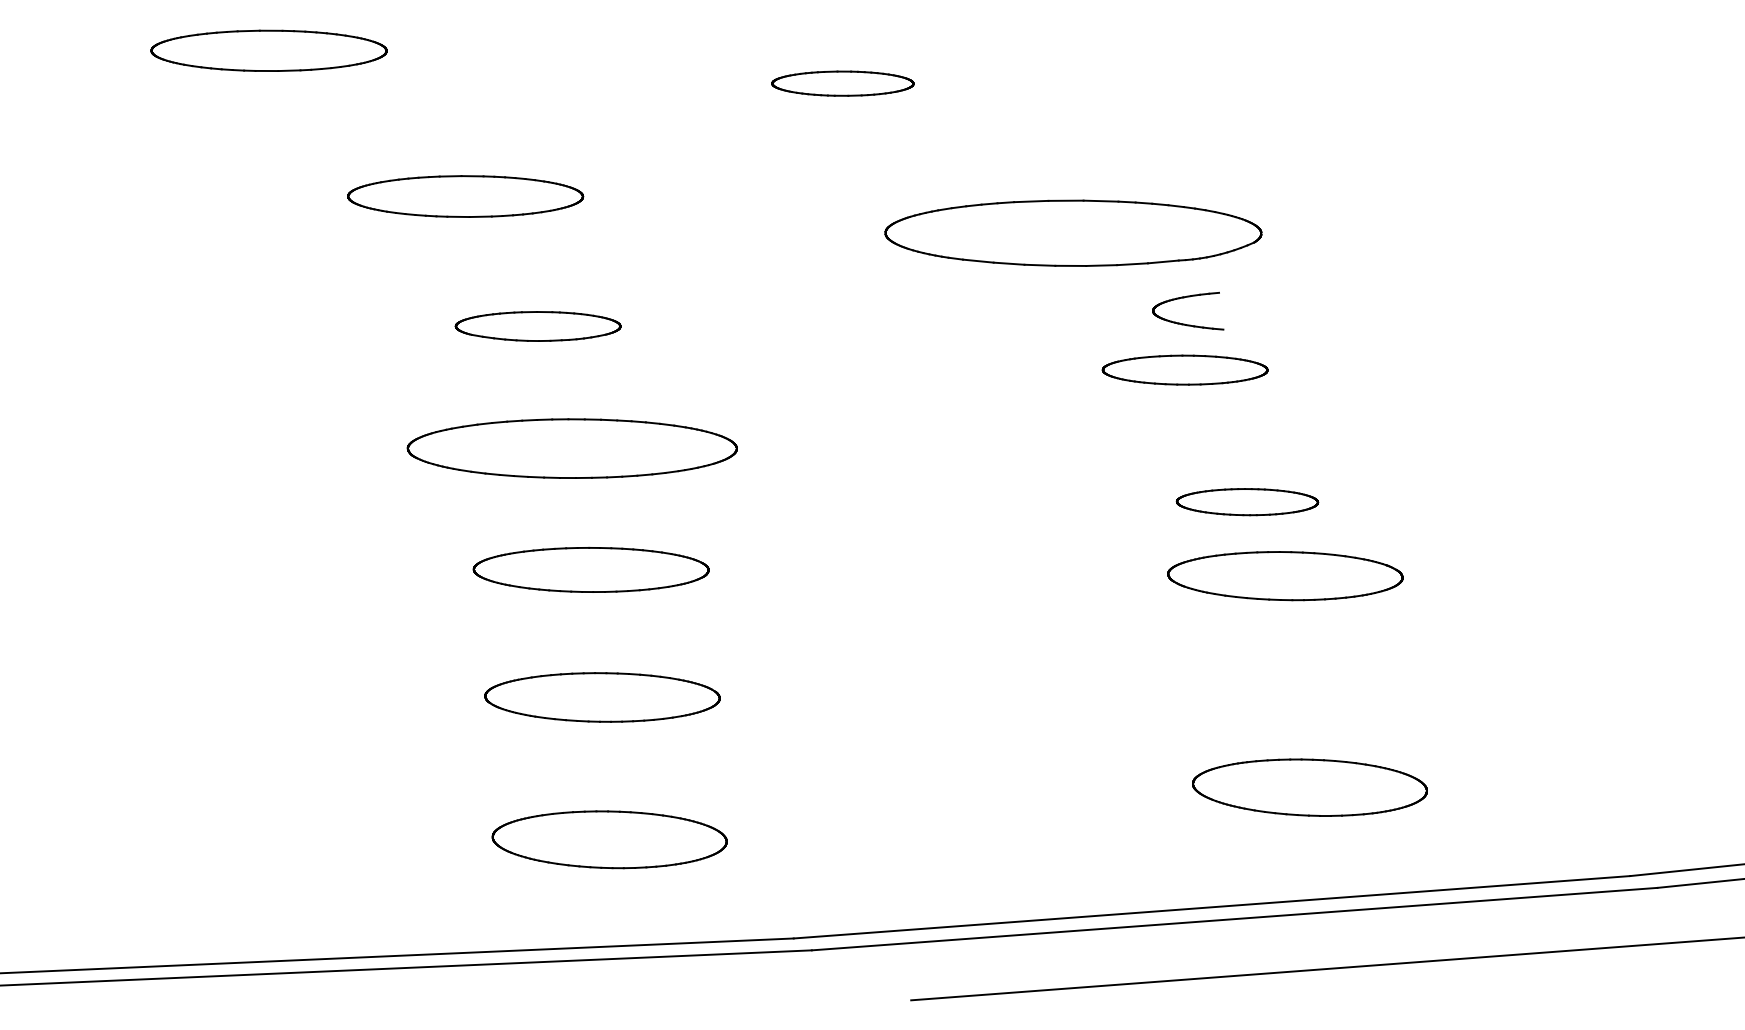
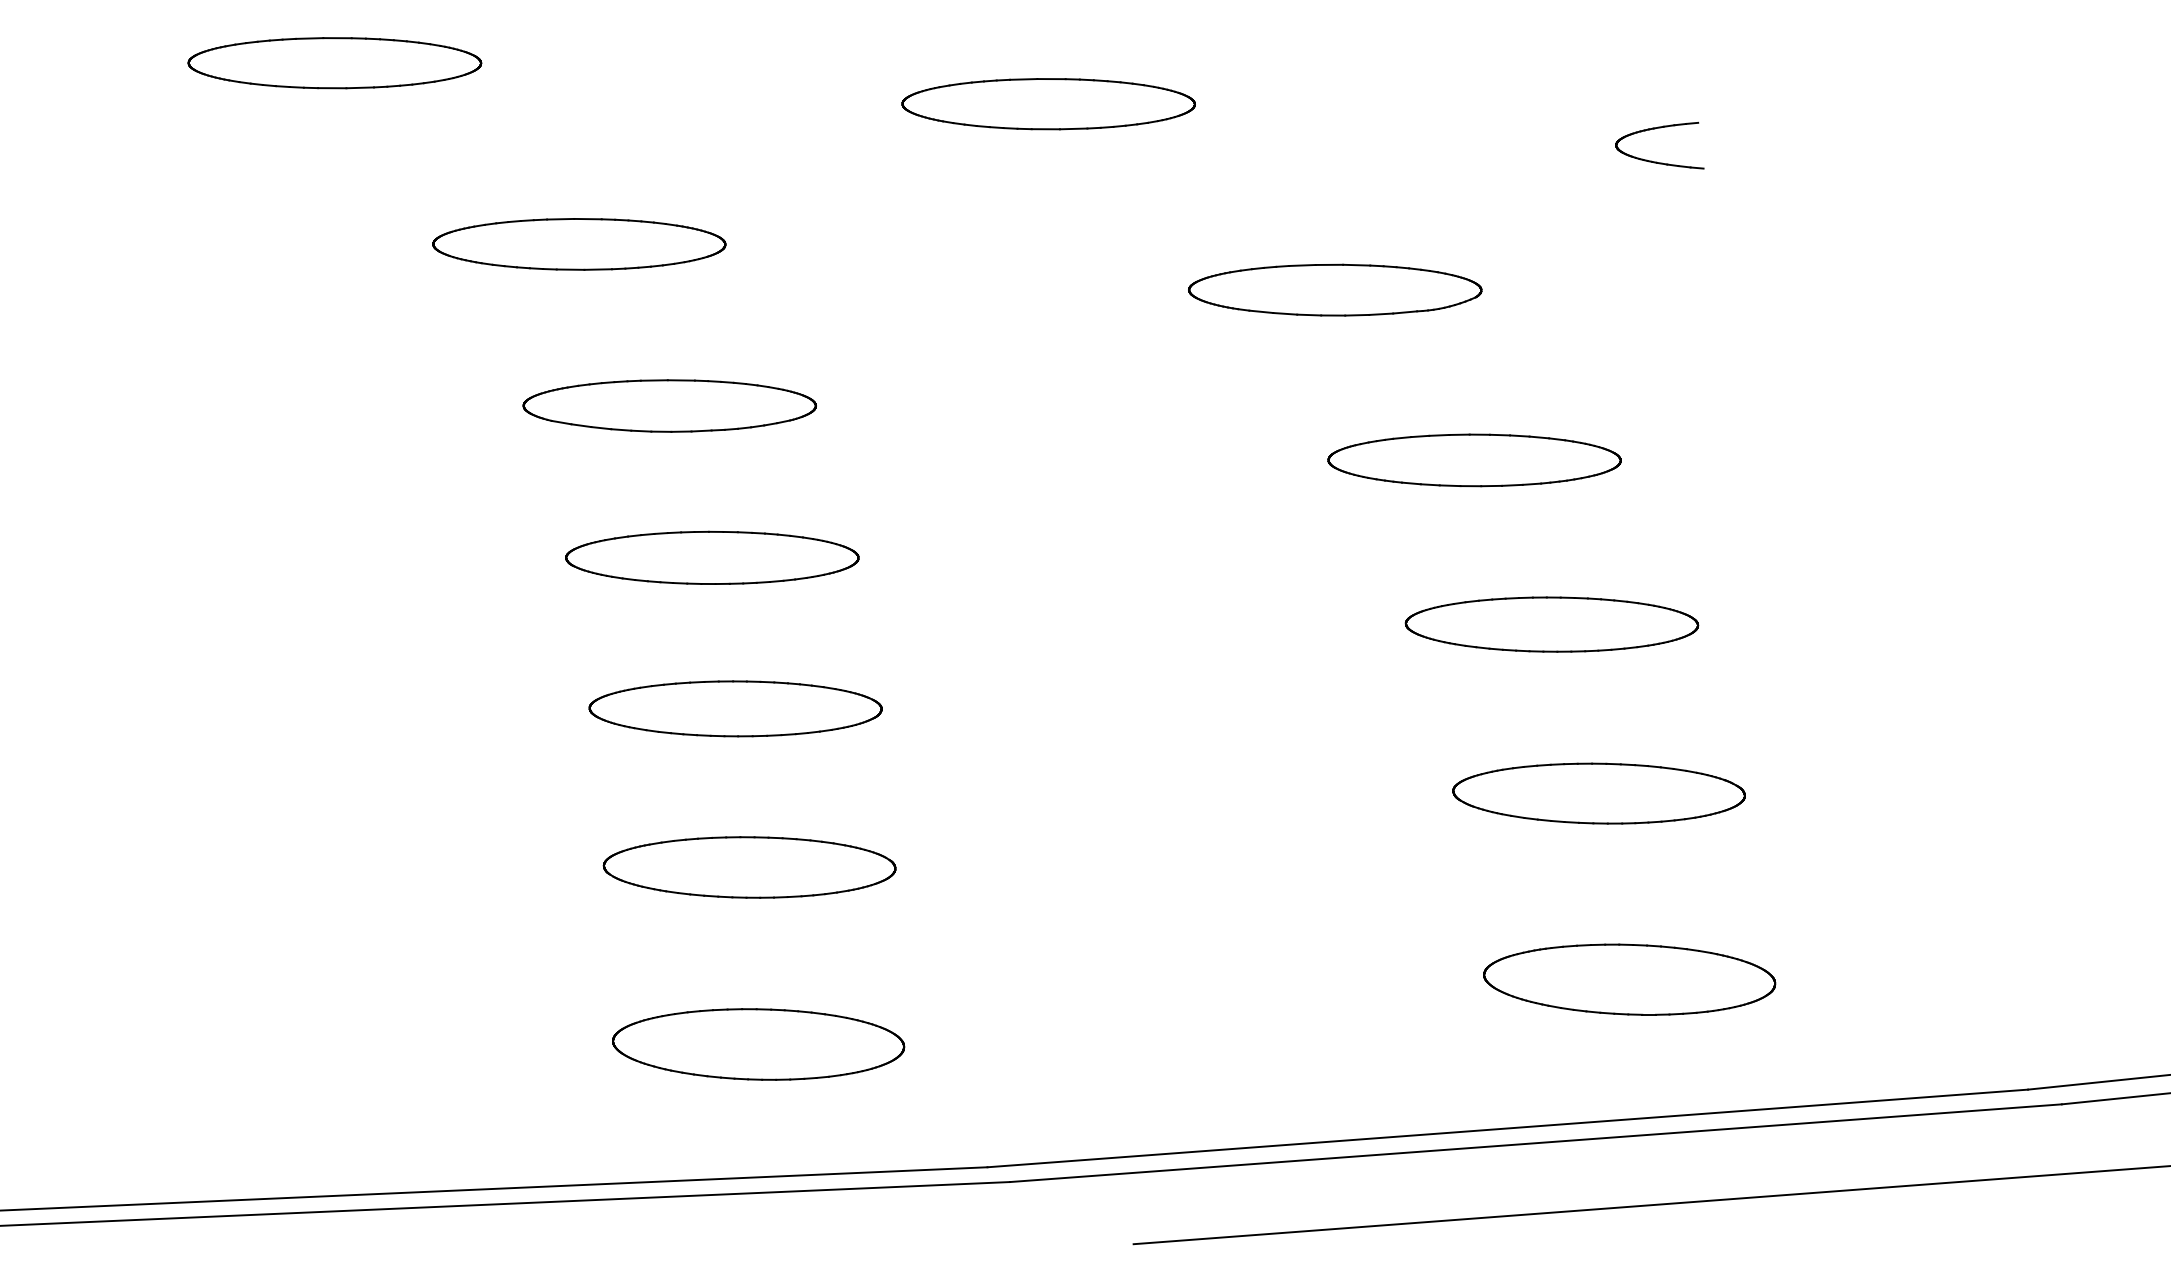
part: (842, 83) -> (1048, 103), size x1.67
part: (1072, 233) -> (1334, 290), size x0.62
part: (1184, 298) -> (1655, 129), moved
part: (537, 326) -> (668, 406), size x1.43
part: (1184, 369) -> (1473, 459), size x1.43
part: (572, 448) -> (712, 557), size x0.71
part: (1247, 501) -> (1551, 623), size x1.67
part: (1285, 576) -> (1599, 794), moved

